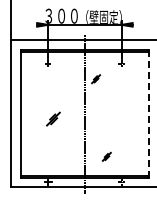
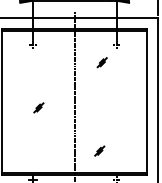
part: (96, 79) -> (102, 62), moved
line: (148, 113) -> (147, 101), dashed -> solid
part: (53, 118) -> (38, 107), size x0.62

